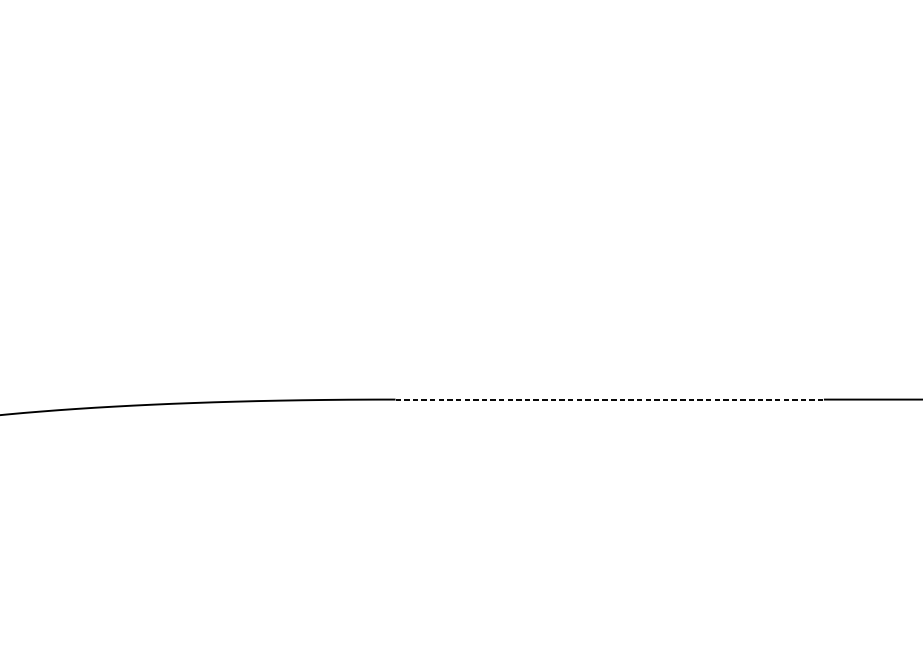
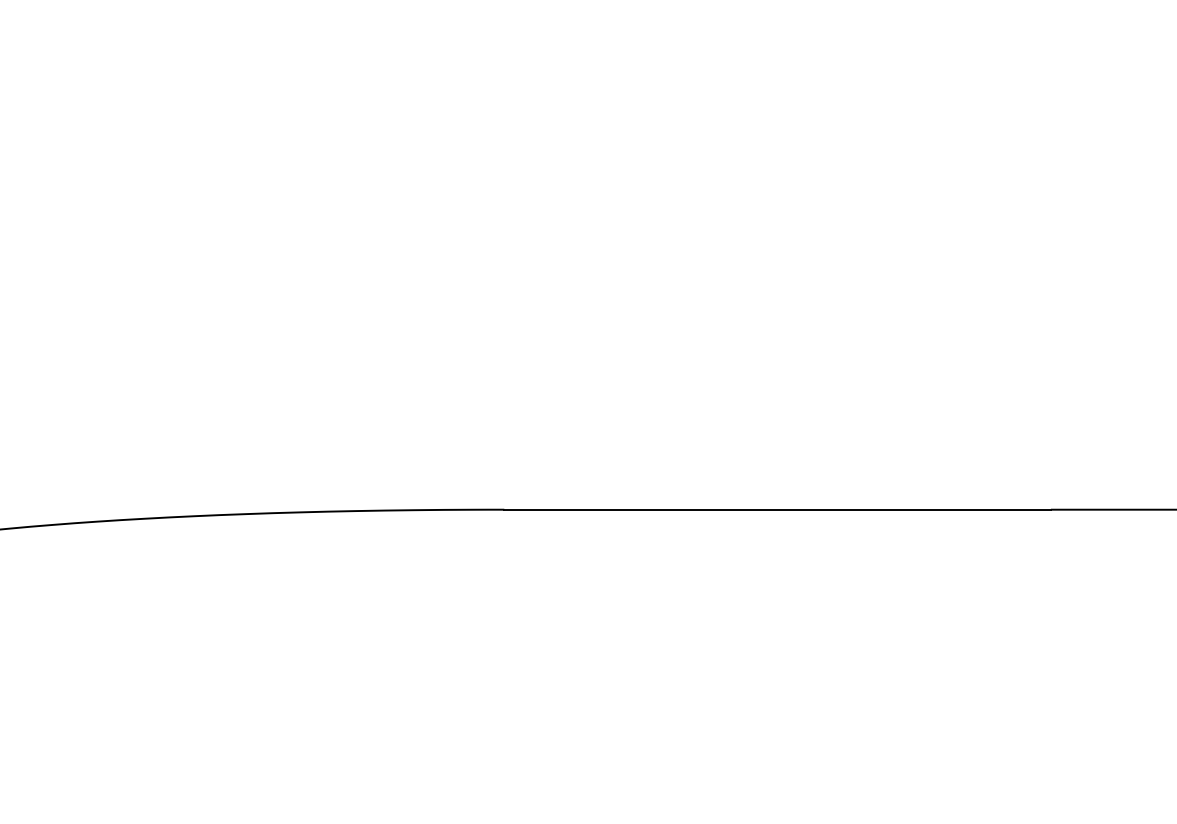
line: (610, 399) -> (778, 509), dashed -> solid

